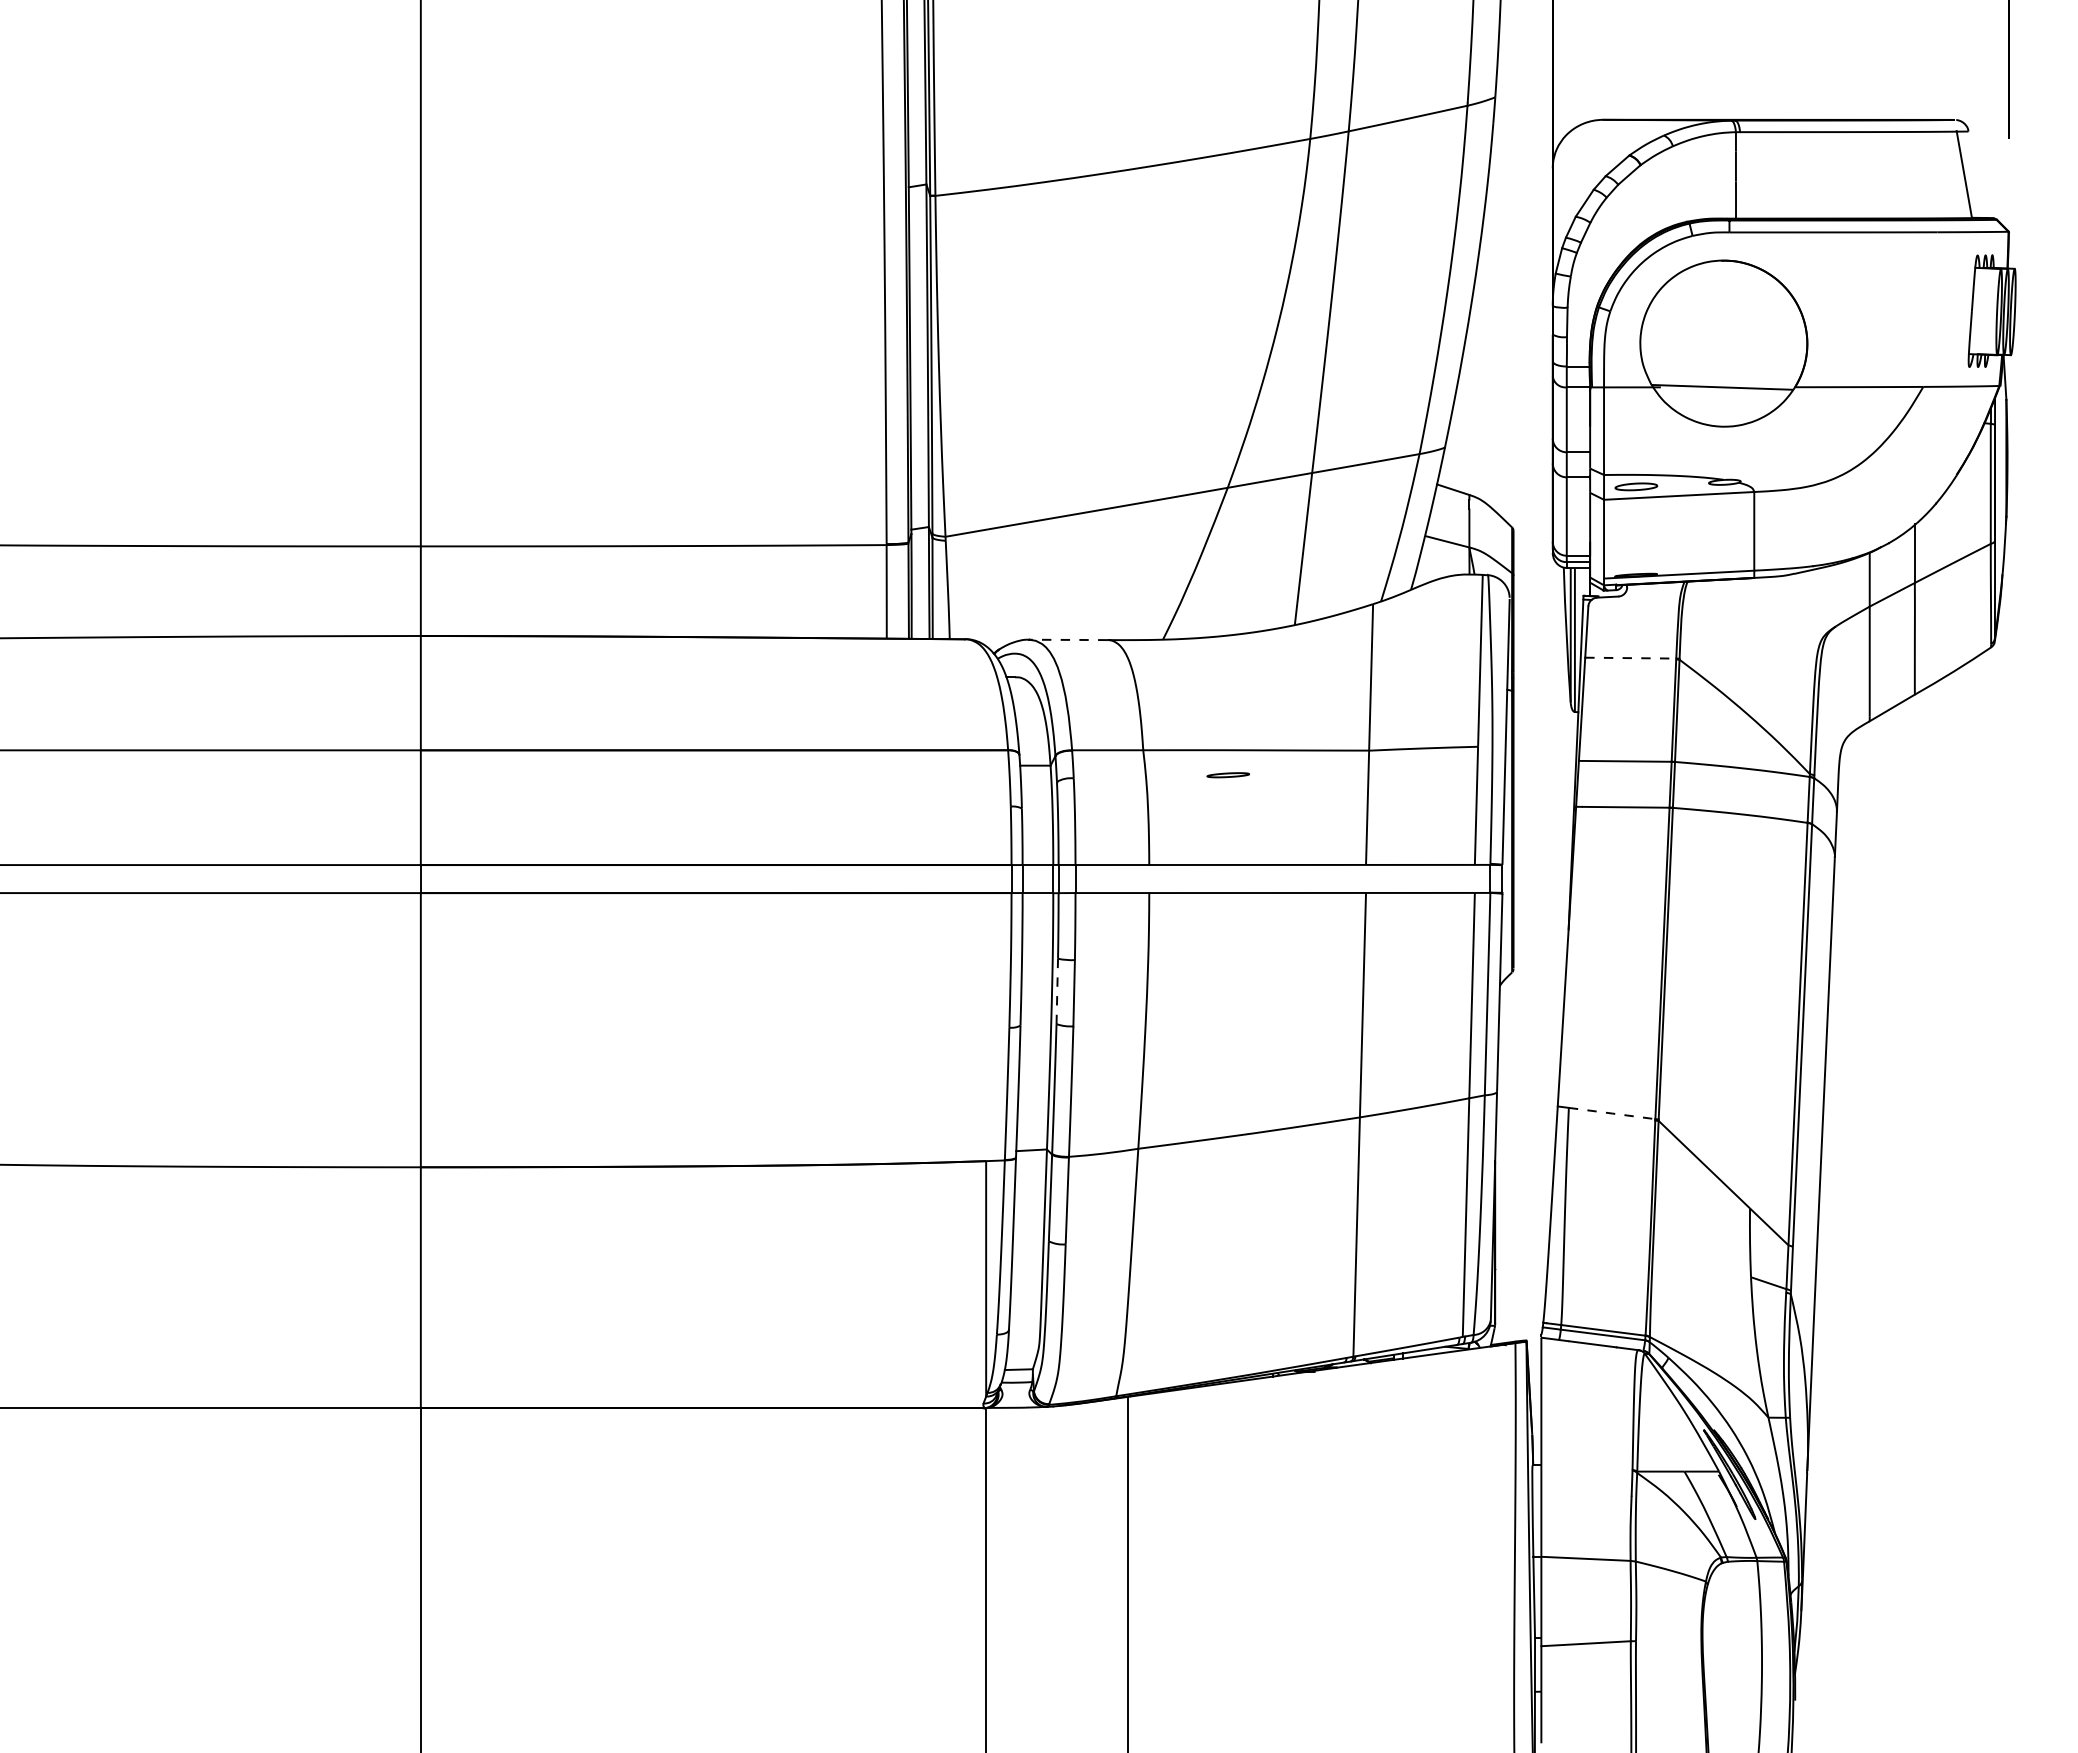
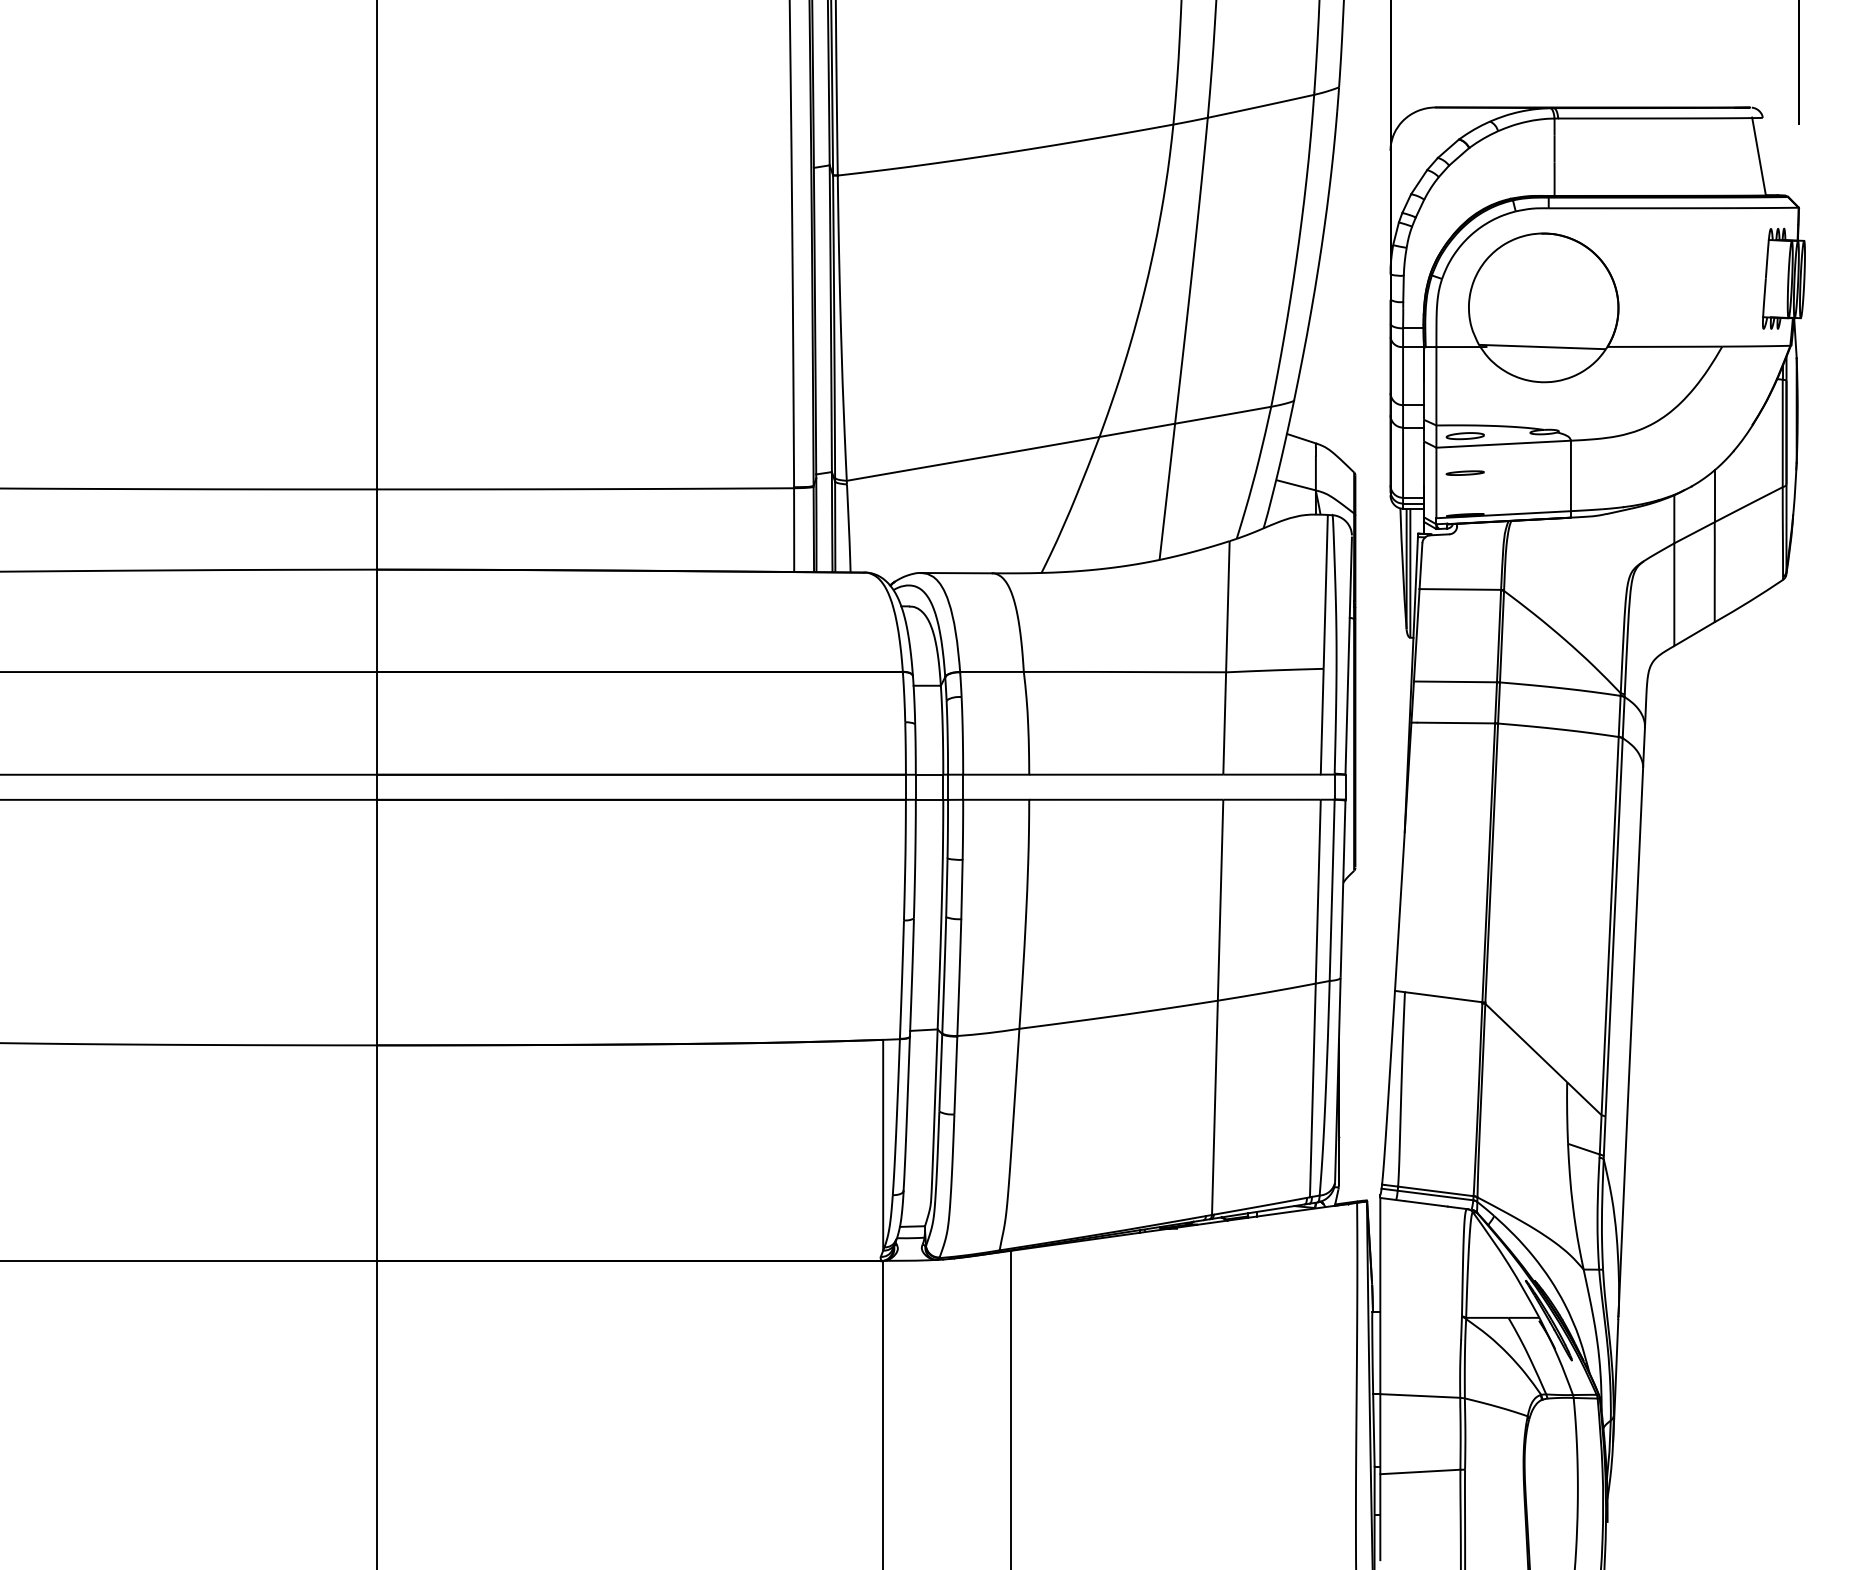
line: (1067, 639) -> (956, 572), dashed -> solid
line: (1630, 658) -> (1460, 589), dashed -> solid
part: (1227, 775) -> (1464, 473), moved
line: (1057, 991) -> (947, 887), dashed -> solid
line: (1612, 1113) -> (1444, 997), dashed -> solid

